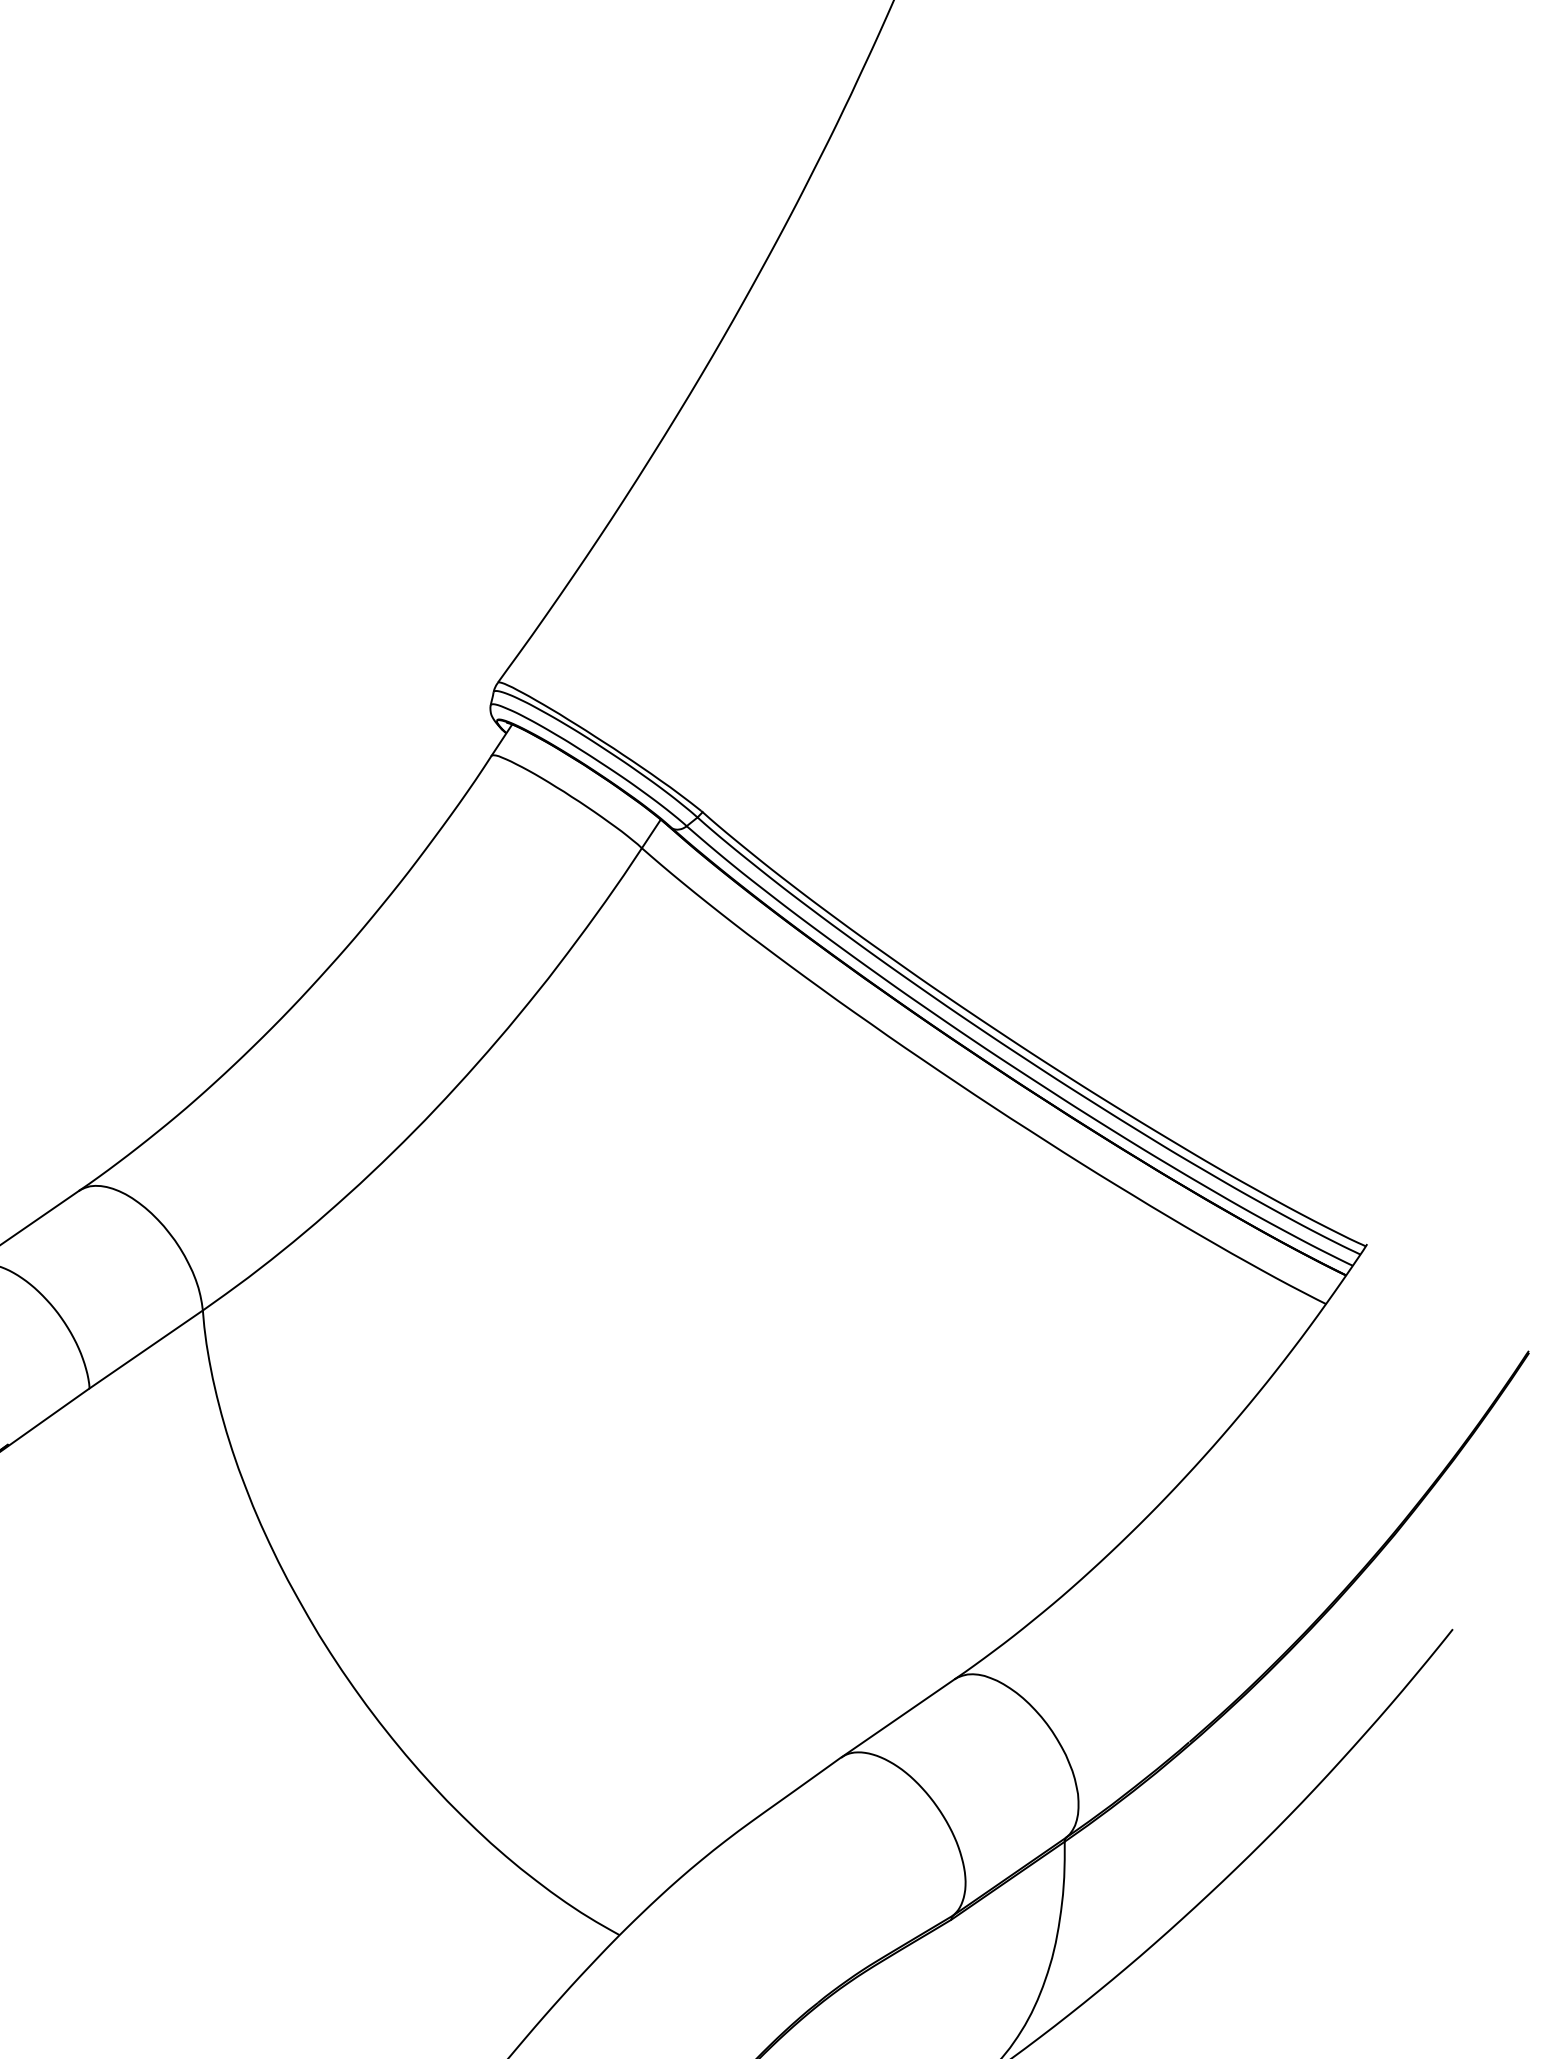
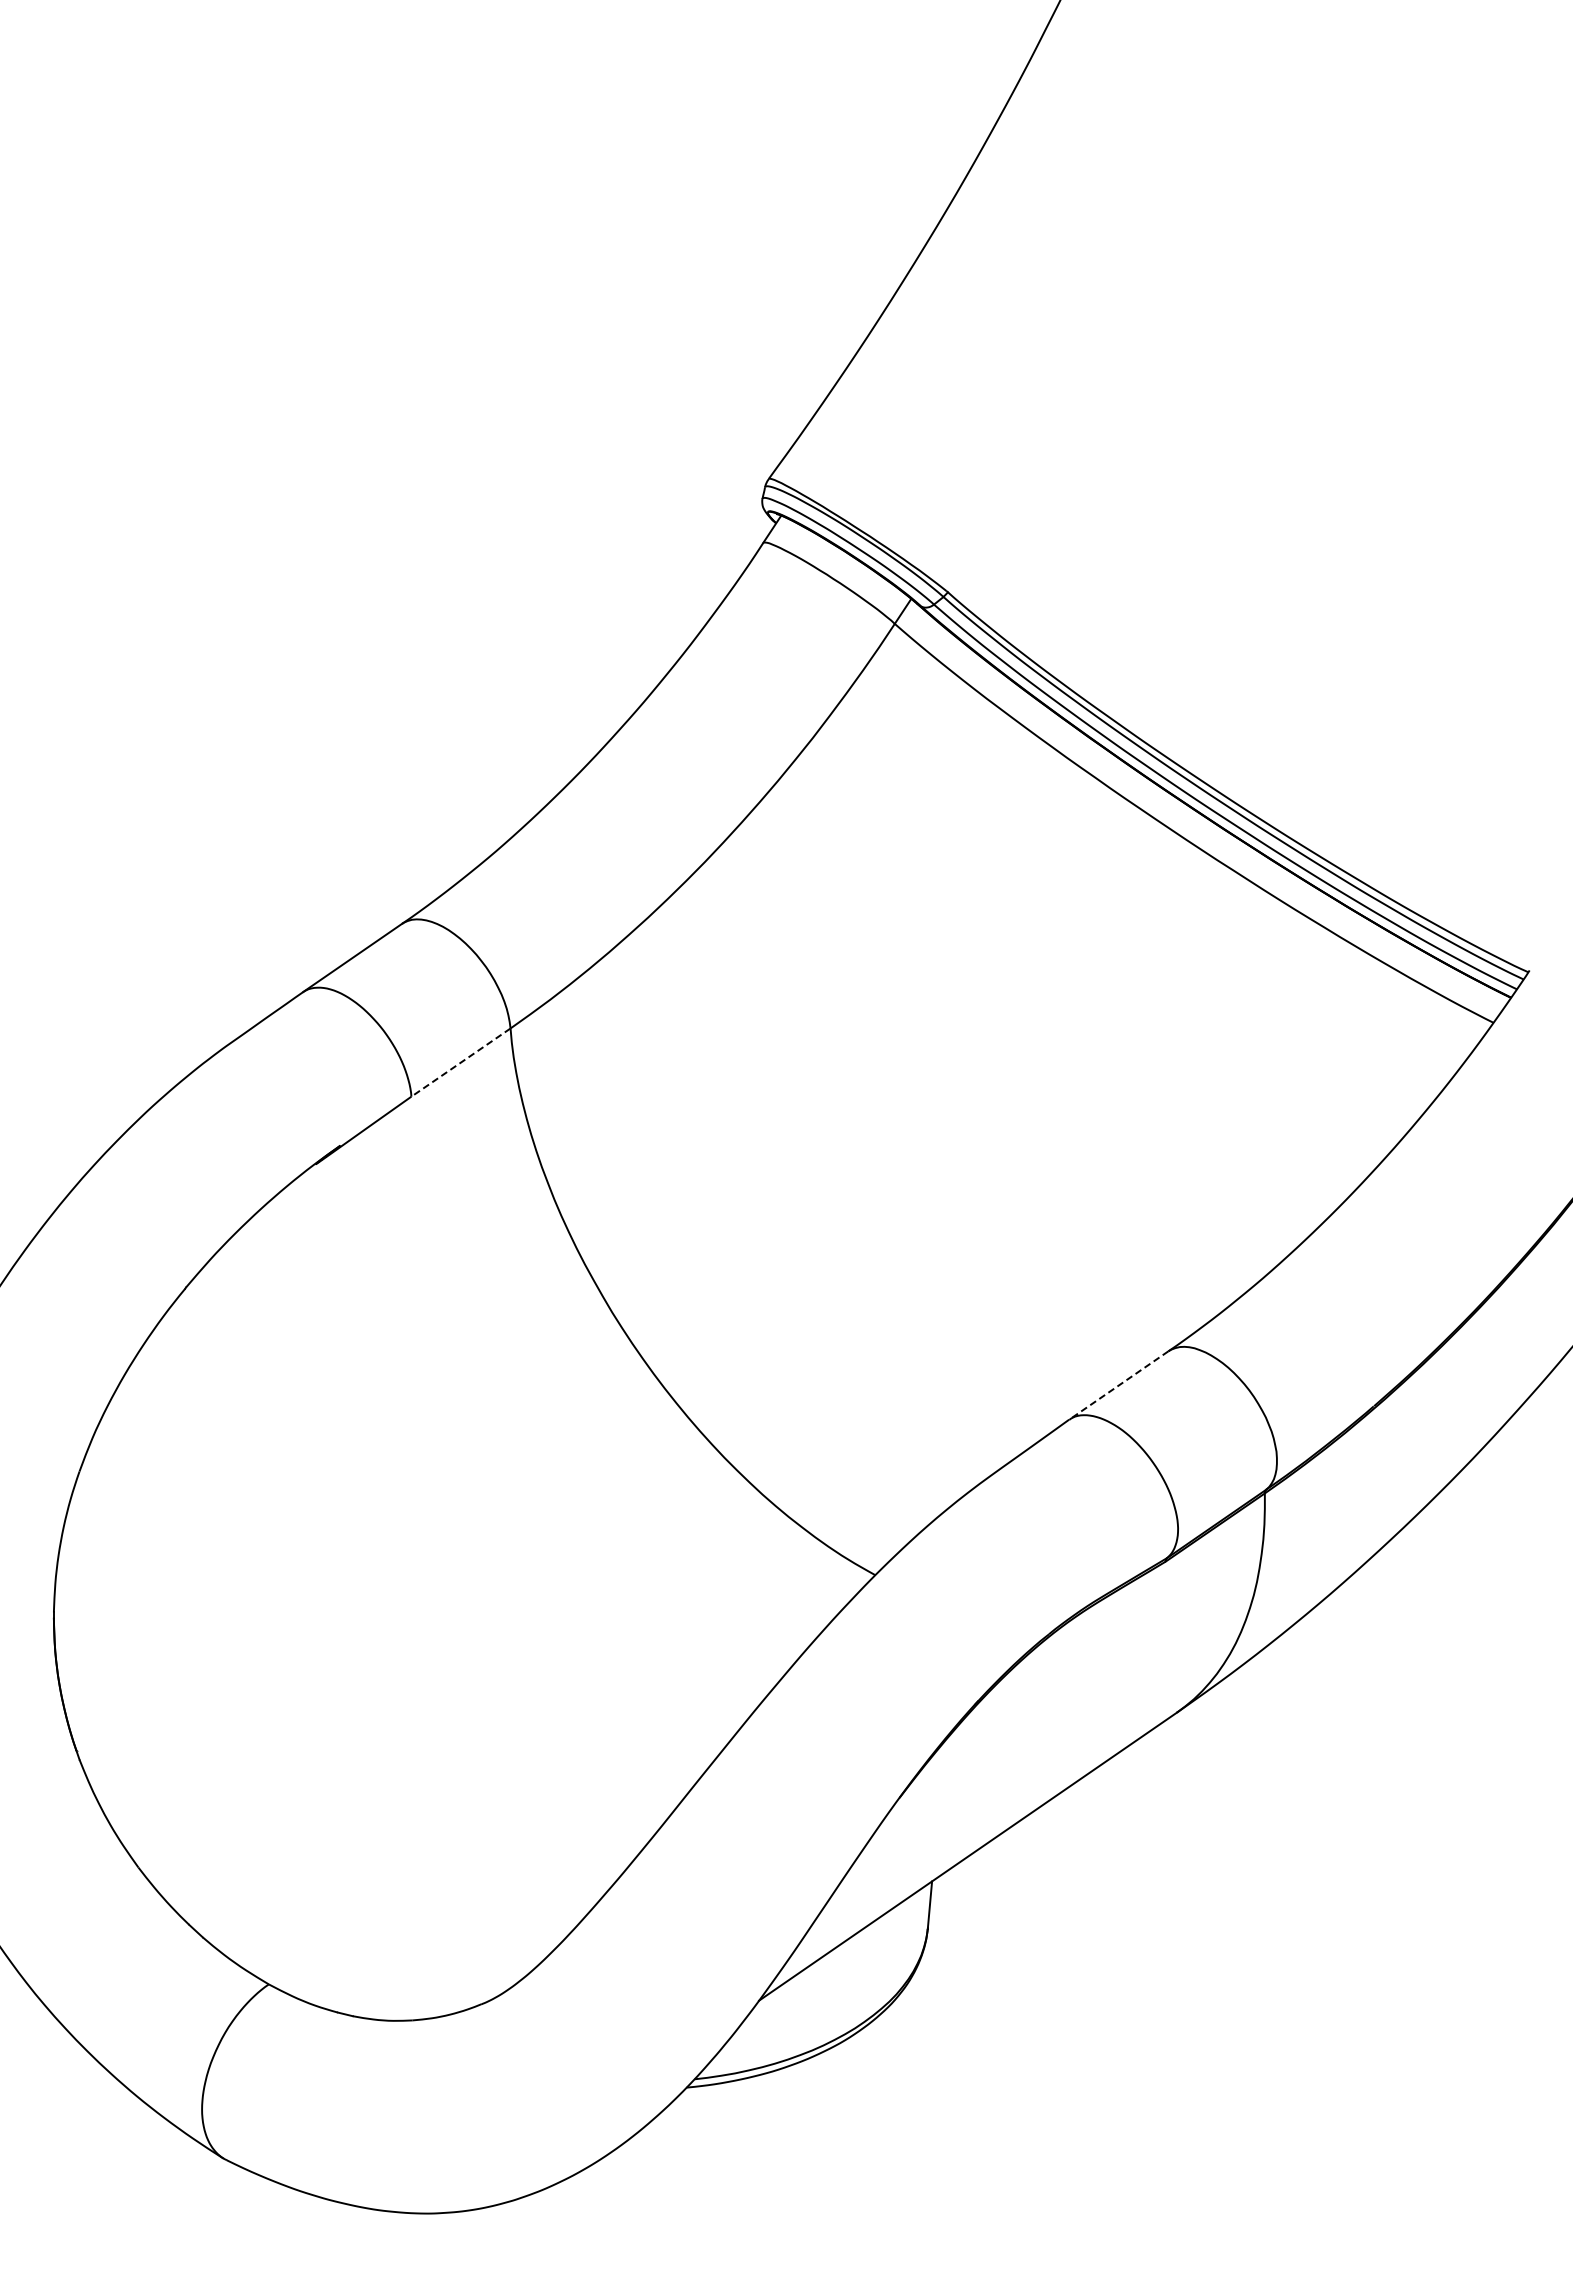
line: (145, 1349) -> (460, 1062), solid -> dashed
line: (897, 1718) -> (1118, 1385), solid -> dashed

